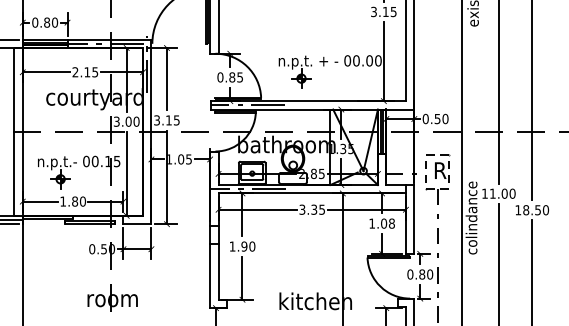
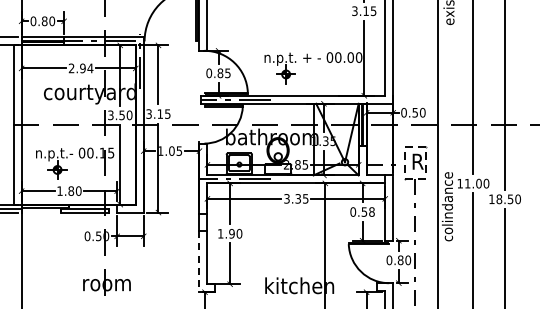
text: (91, 72) -> (86, 68), 2.15 -> 2.94
text: (128, 121) -> (121, 115), 3.00 -> 3.50
text: (377, 223) -> (358, 211), 1.08 -> 0.58
line: (210, 275) -> (199, 261), solid -> dashed

